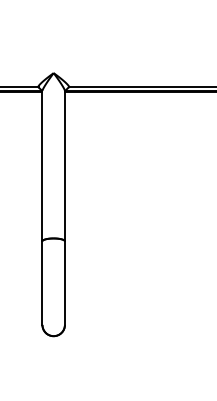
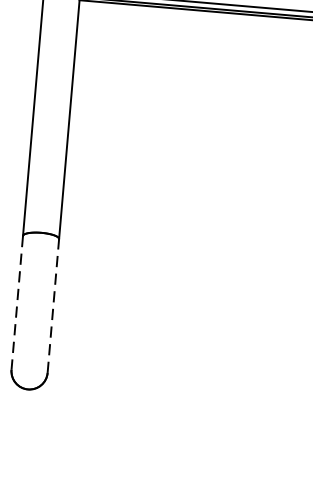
line: (42, 283) -> (17, 303), solid -> dashed
line: (64, 283) -> (52, 306), solid -> dashed

